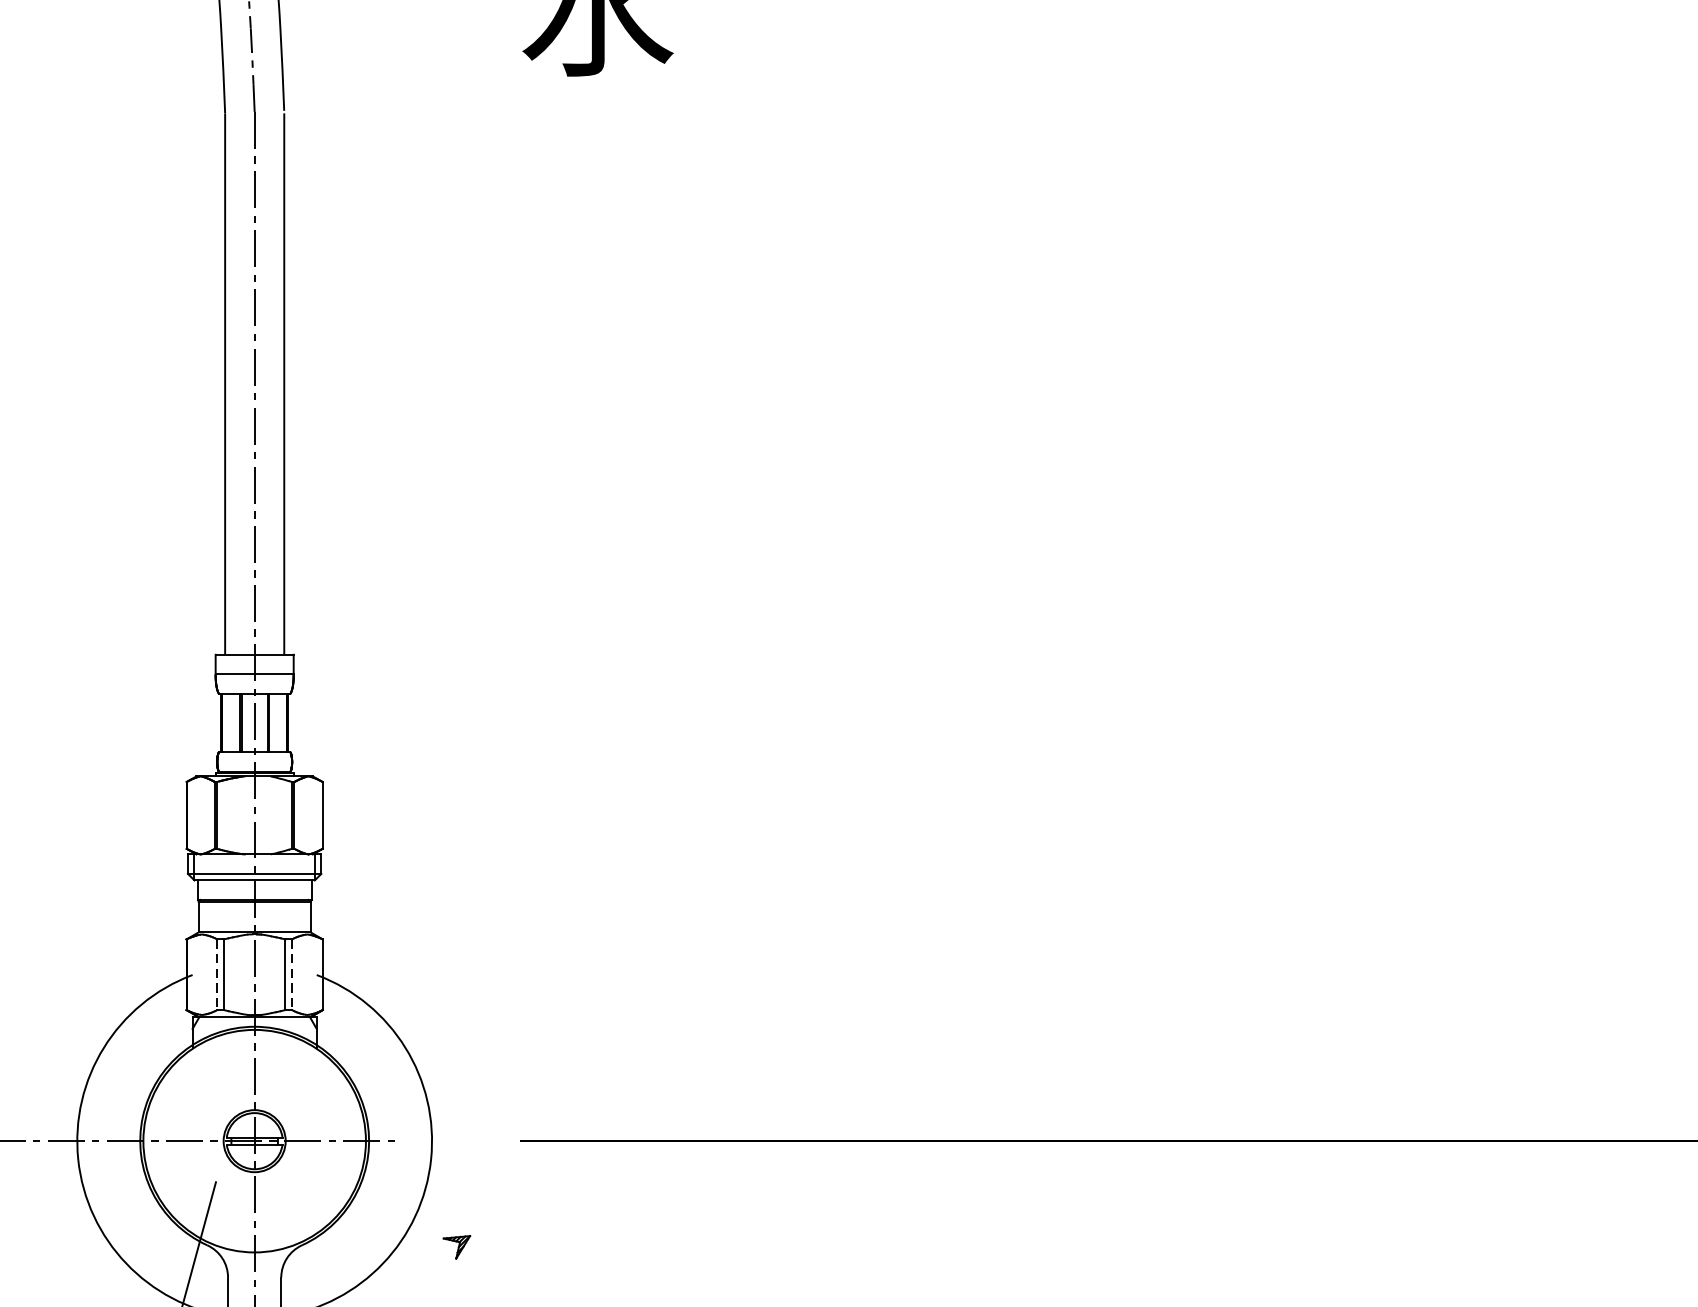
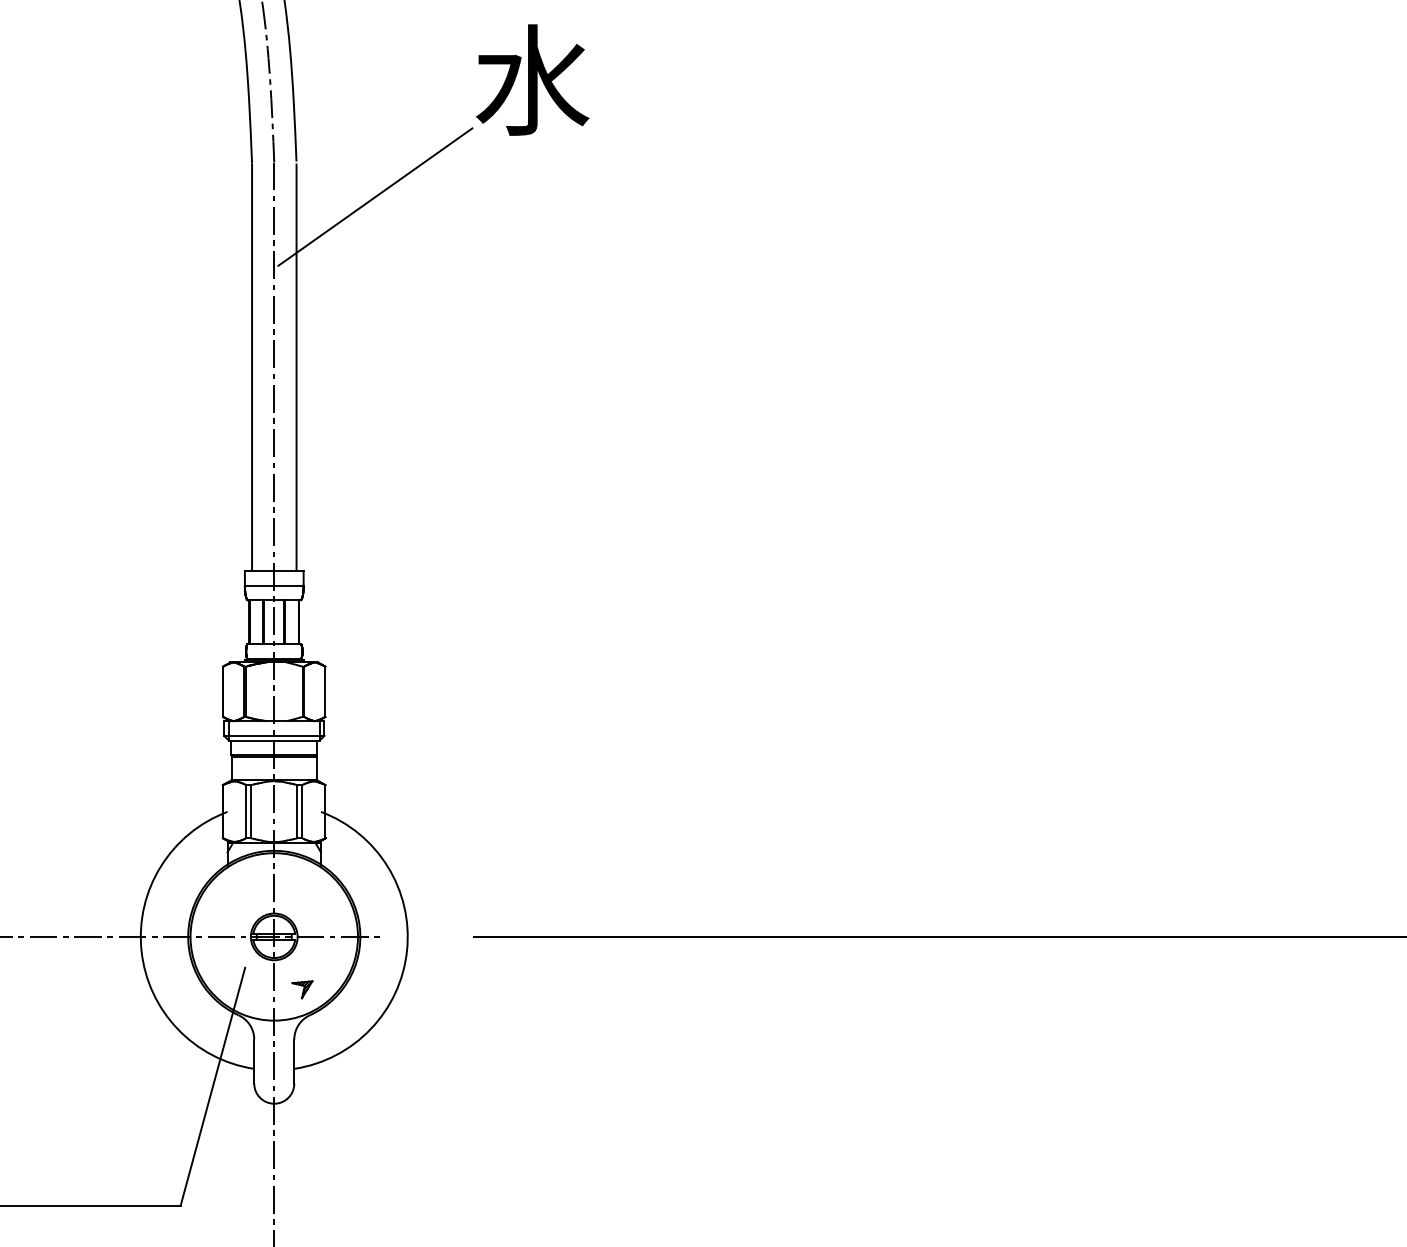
line: (389, 157) -> (375, 196), added
line: (217, 974) -> (246, 811), dashed -> solid
line: (292, 974) -> (302, 811), dashed -> solid
part: (456, 1246) -> (302, 989), moved

